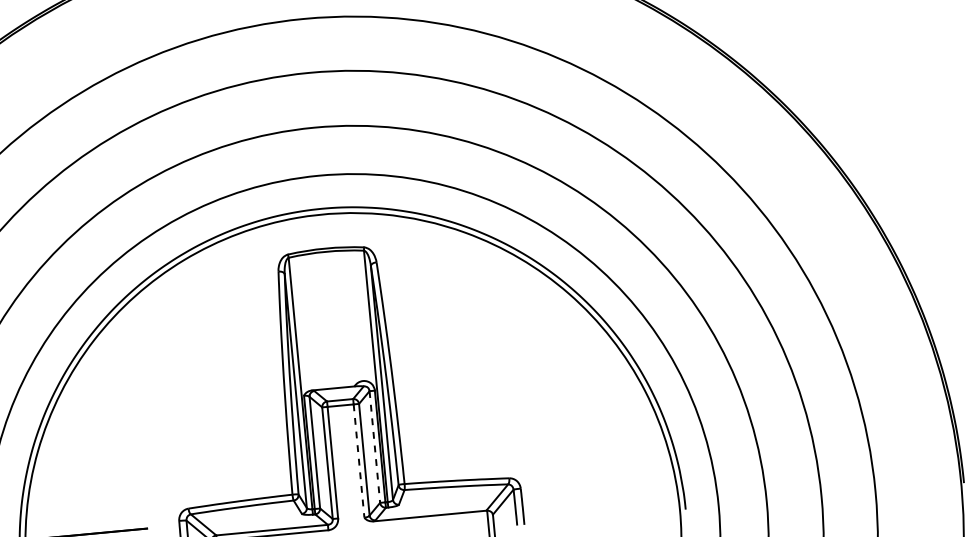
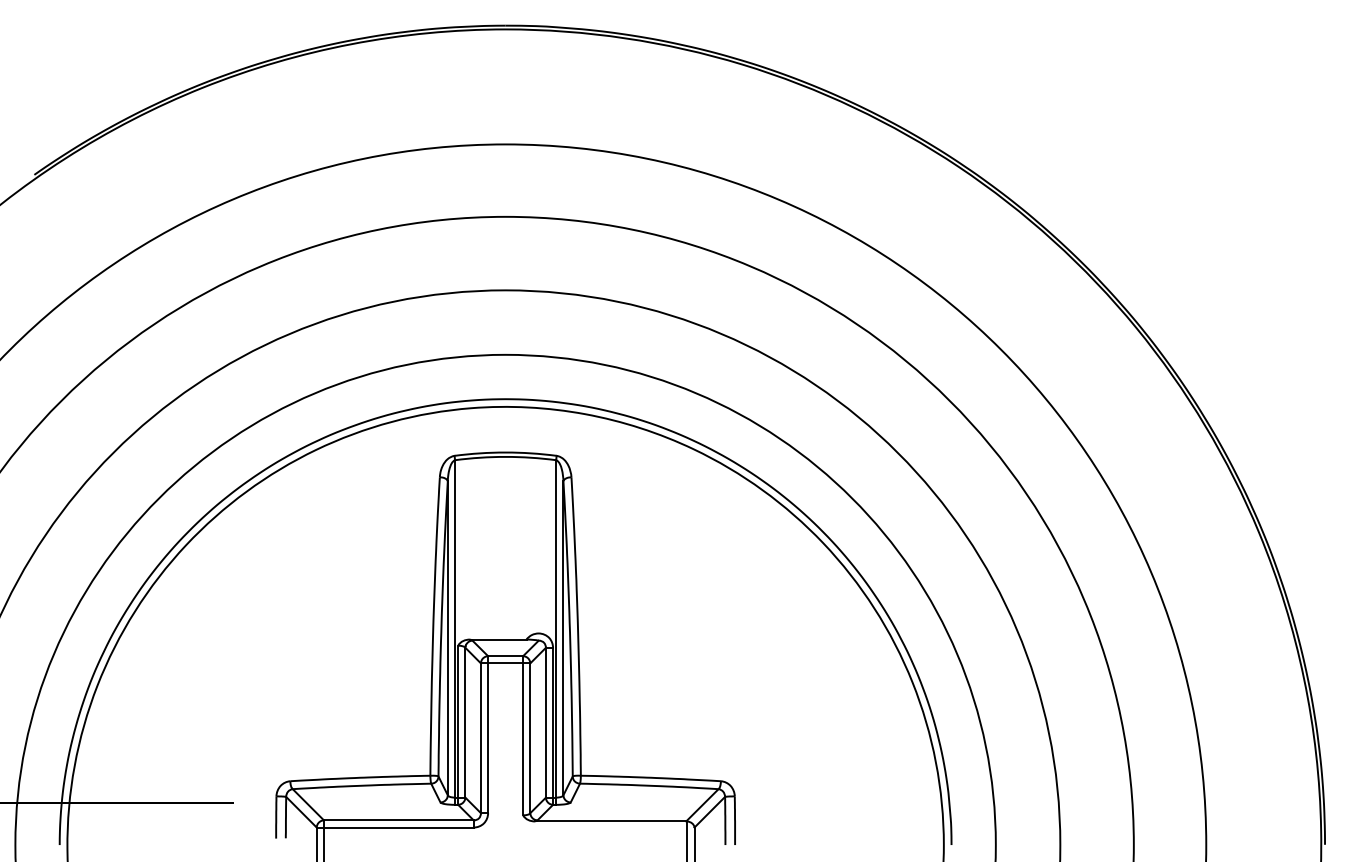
line: (374, 446) -> (545, 722), dashed -> solid
line: (359, 461) -> (523, 739), dashed -> solid

